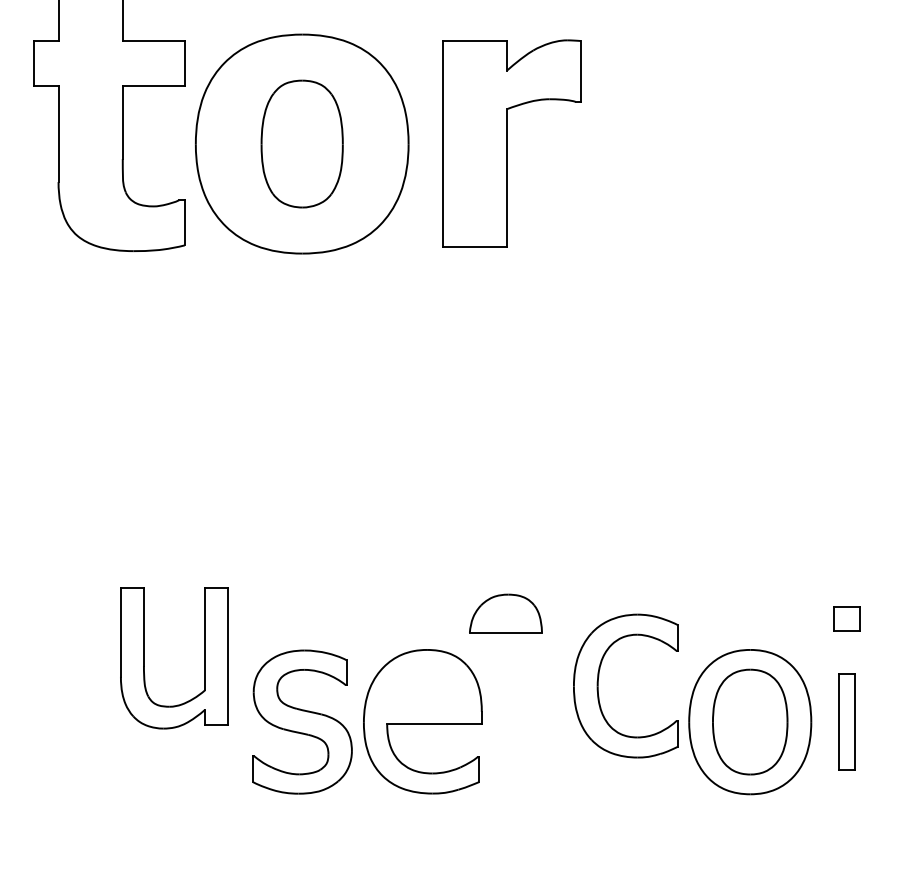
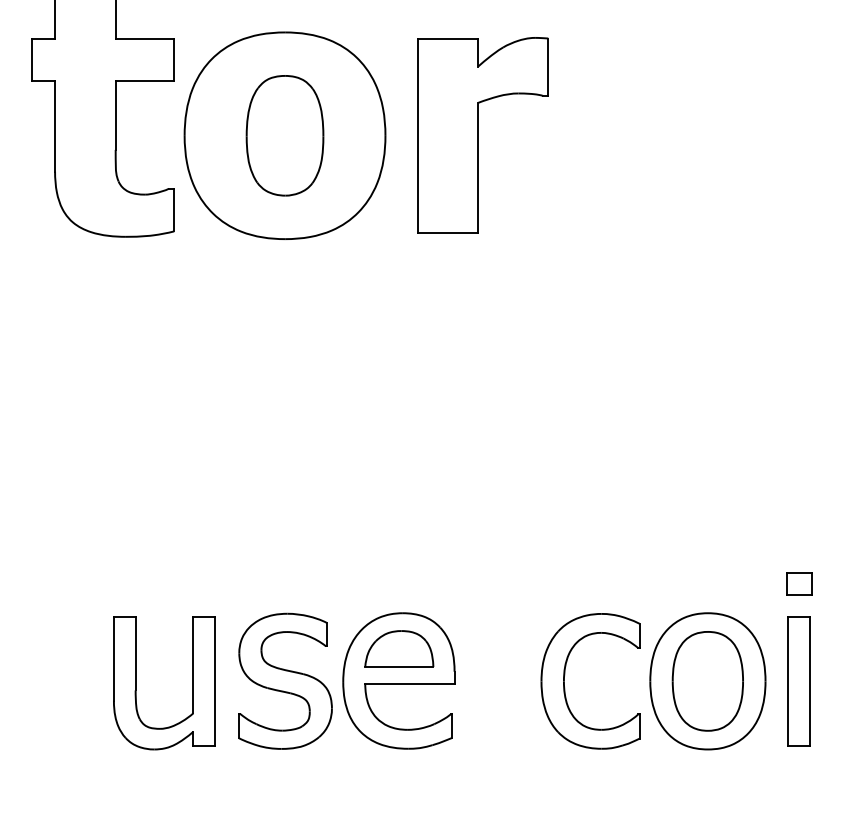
part: (506, 613) -> (399, 648), moved
part: (144, 658) -> (136, 683), moved
part: (599, 679) -> (565, 675), moved
part: (846, 722) -> (798, 681), size x1.43

